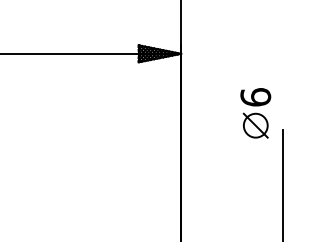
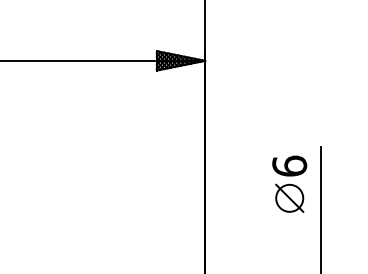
part: (255, 112) -> (289, 183), moved

